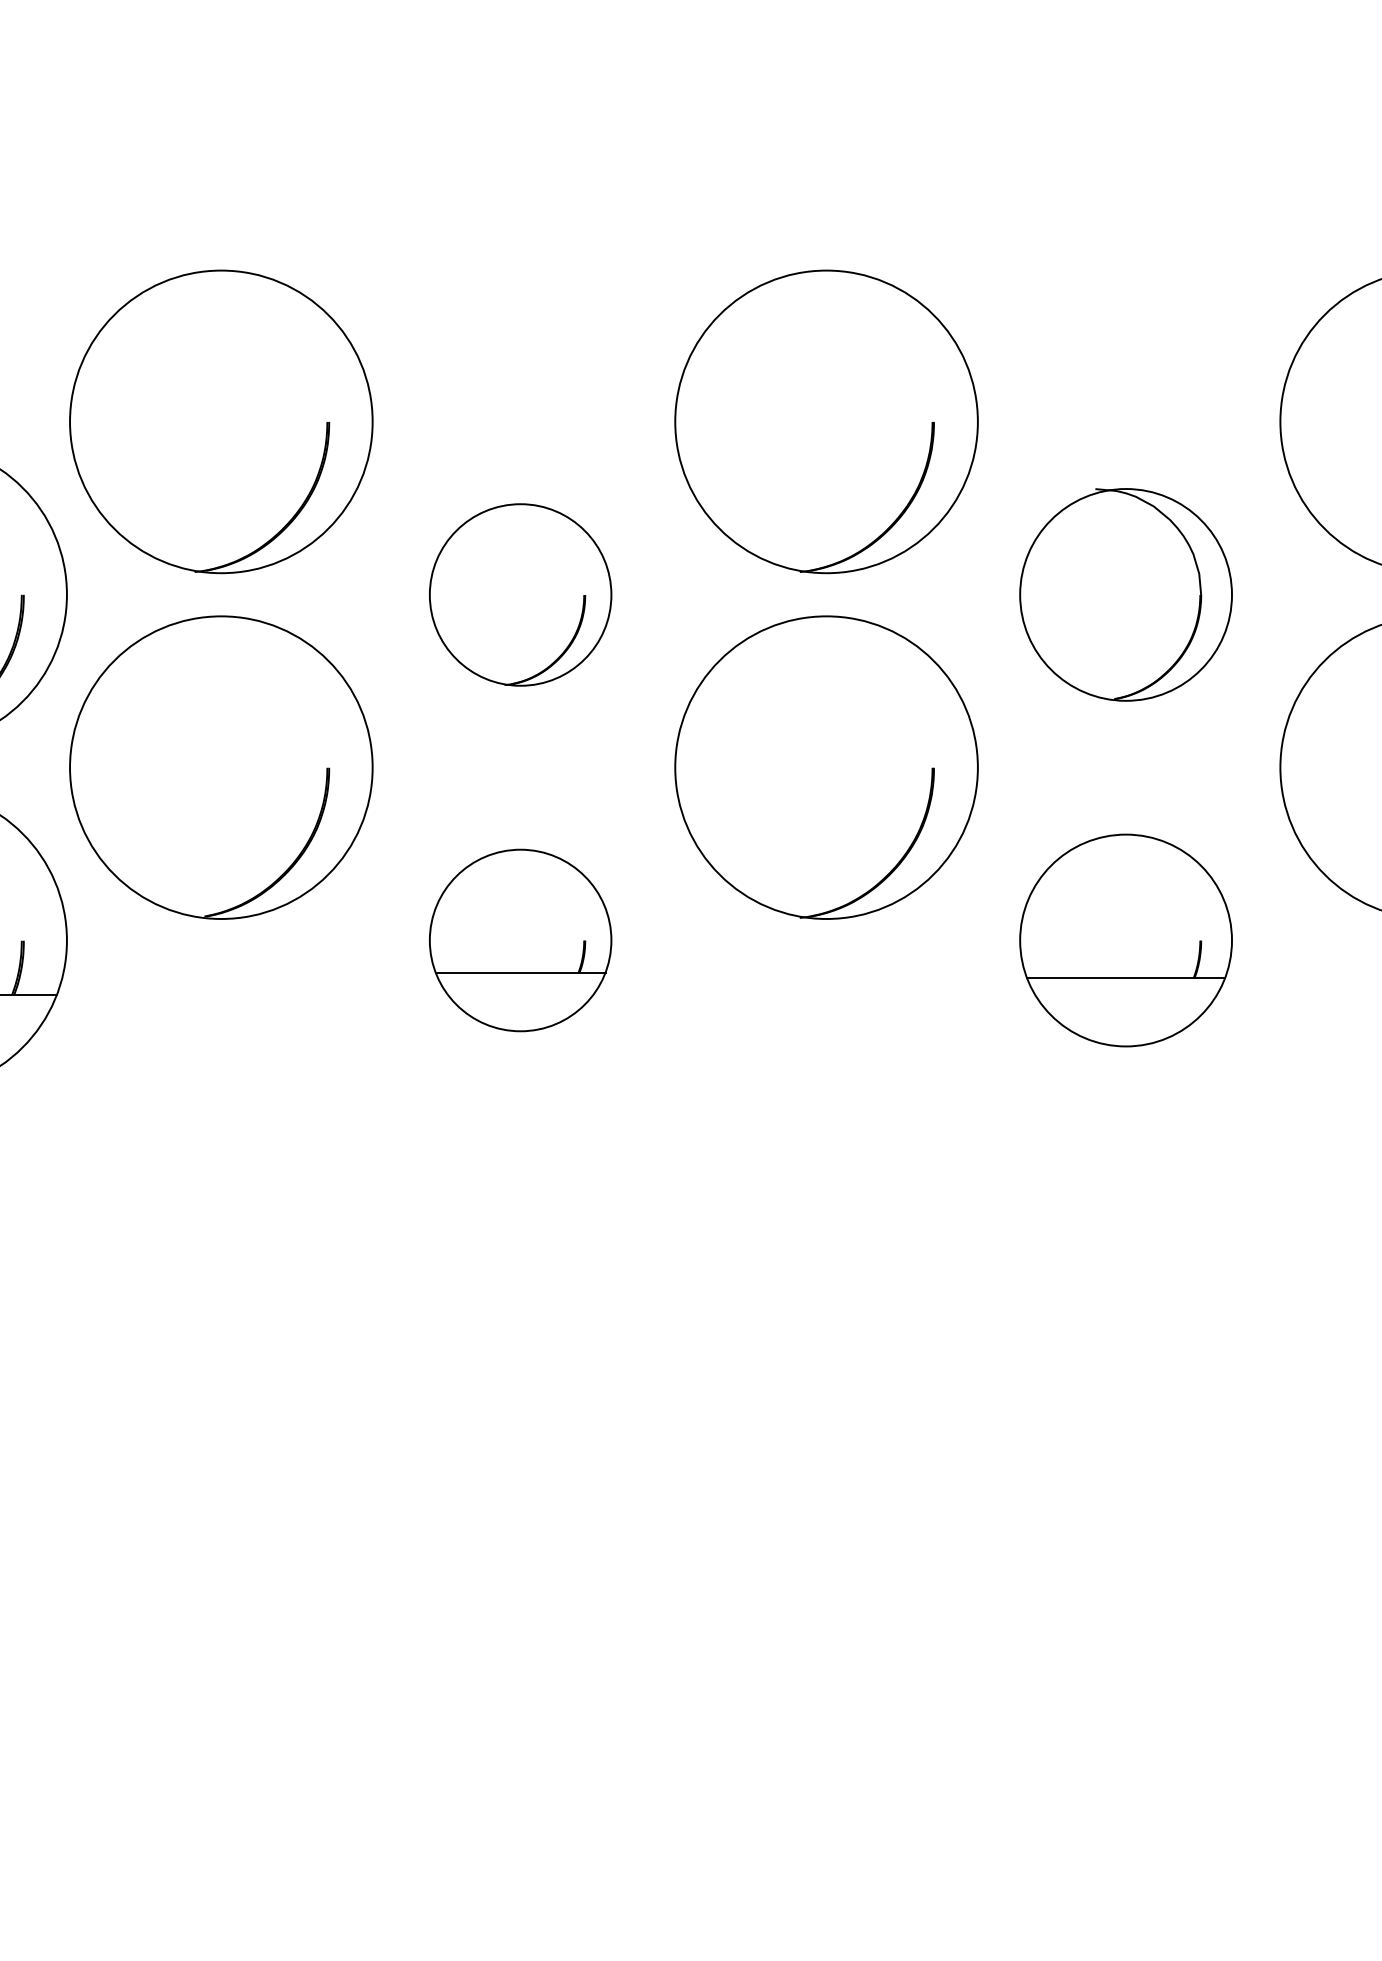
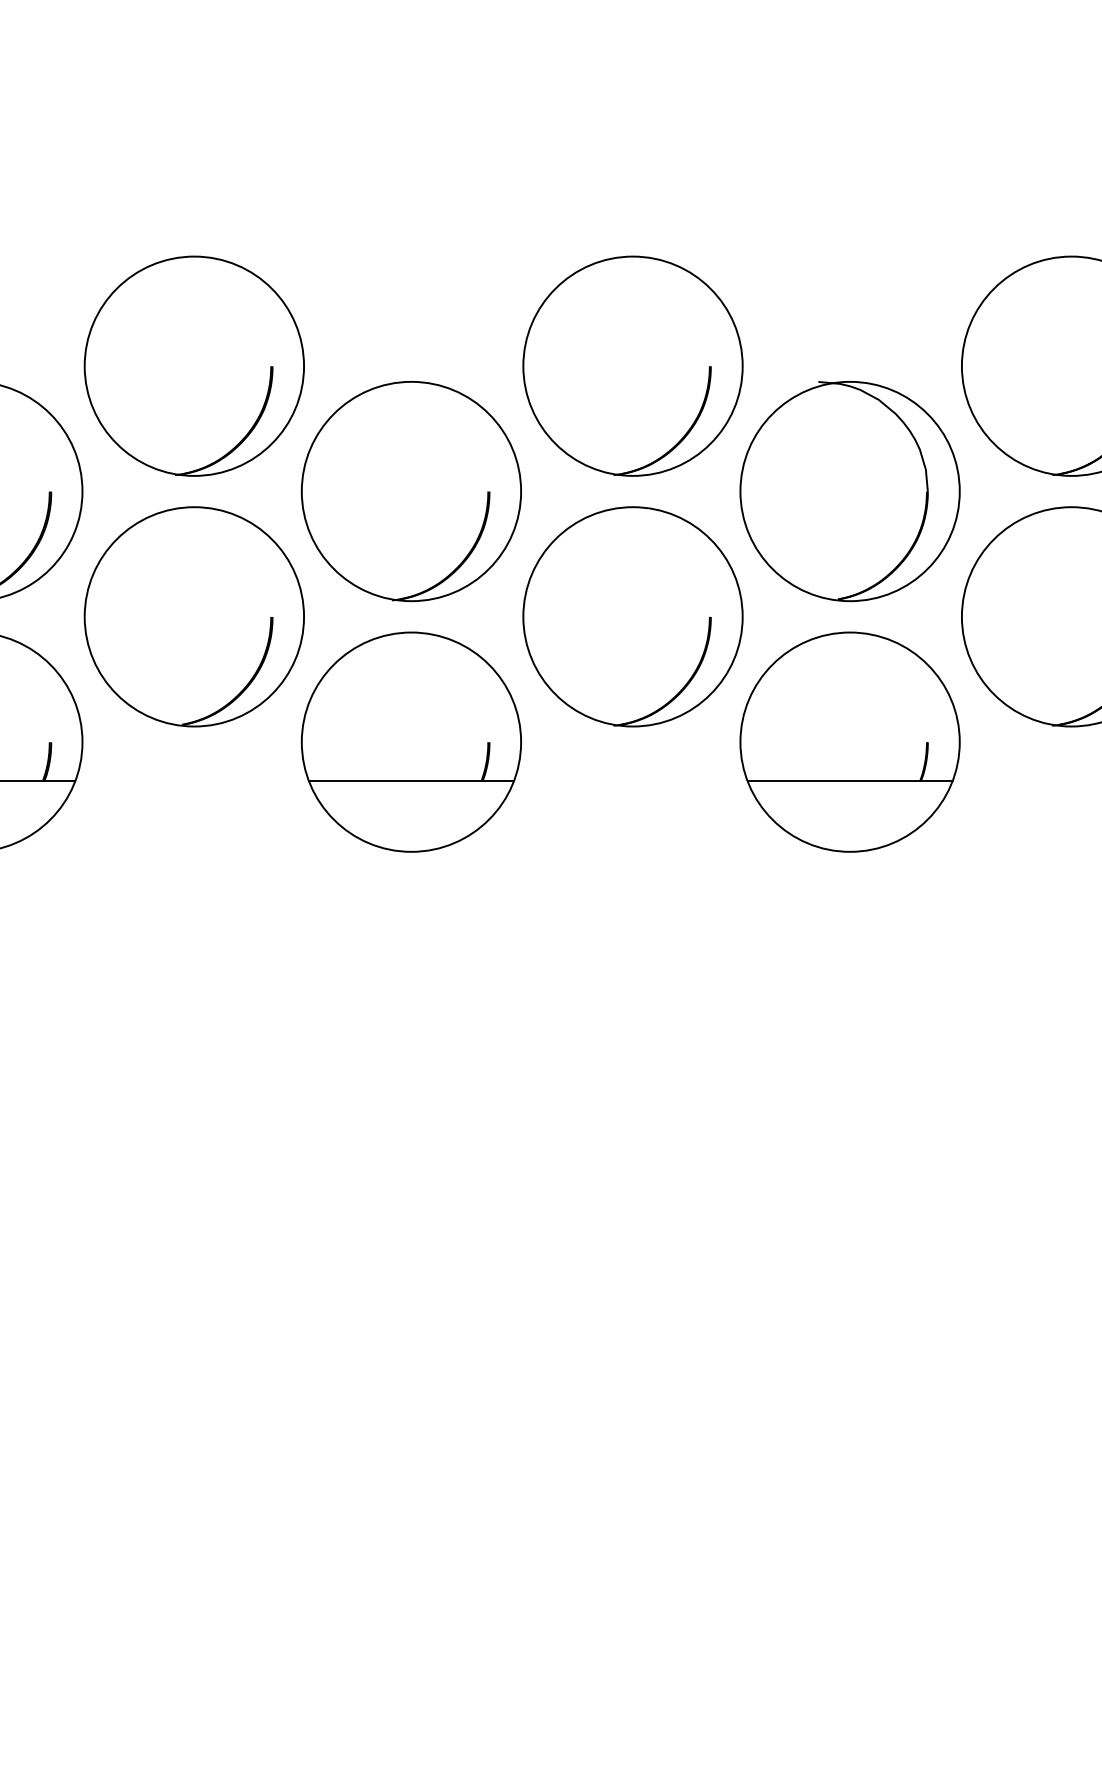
part: (519, 594) -> (410, 491), size x1.67
part: (1125, 594) -> (849, 491), size x1.43
part: (519, 939) -> (410, 741), size x1.67
part: (1125, 939) -> (849, 741), size x1.43

